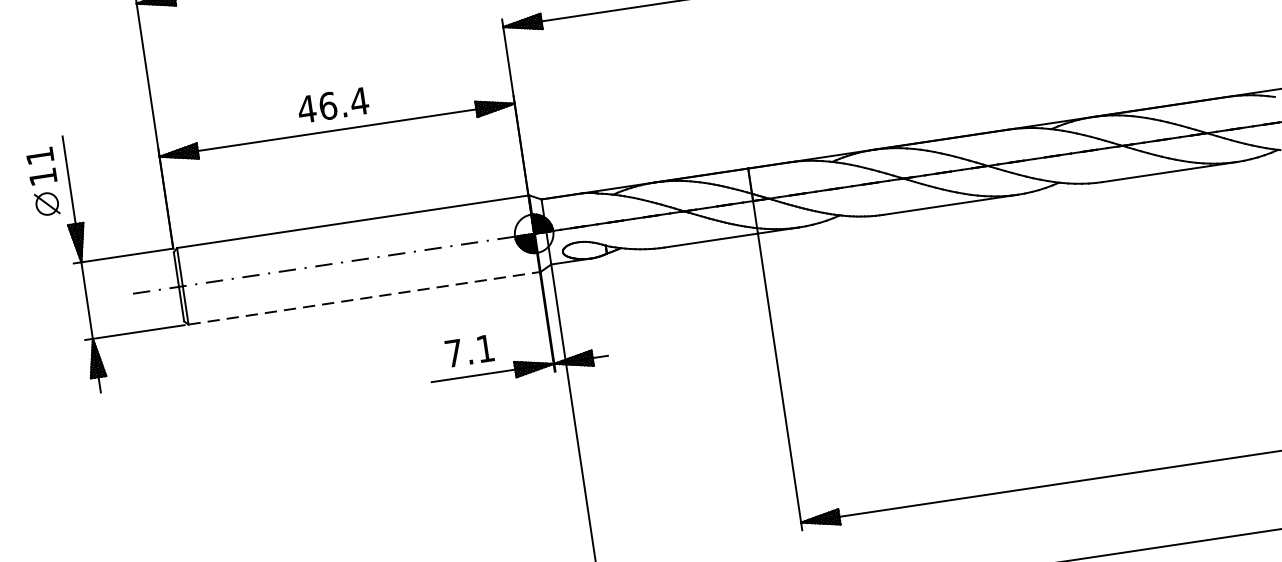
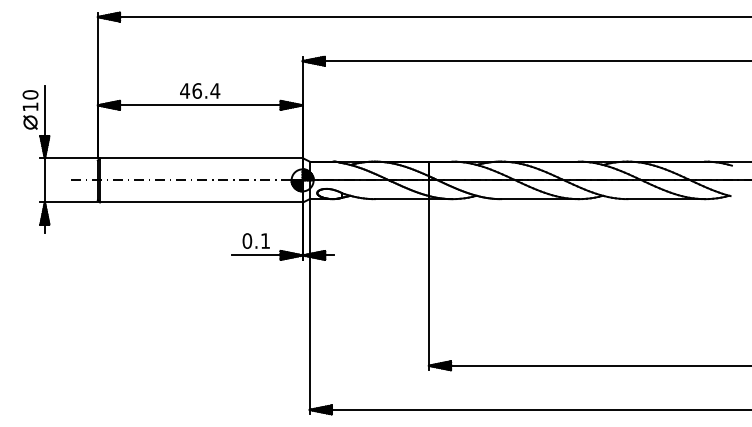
text: (39, 155) -> (30, 94), 11 -> 10
line: (364, 298) -> (201, 202), dashed -> solid
text: (454, 352) -> (247, 240), 7.1 -> 0.1

